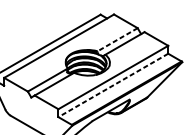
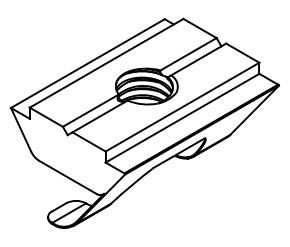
line: (117, 39) -> (188, 54), dashed -> solid
line: (113, 85) -> (182, 118), dashed -> solid

